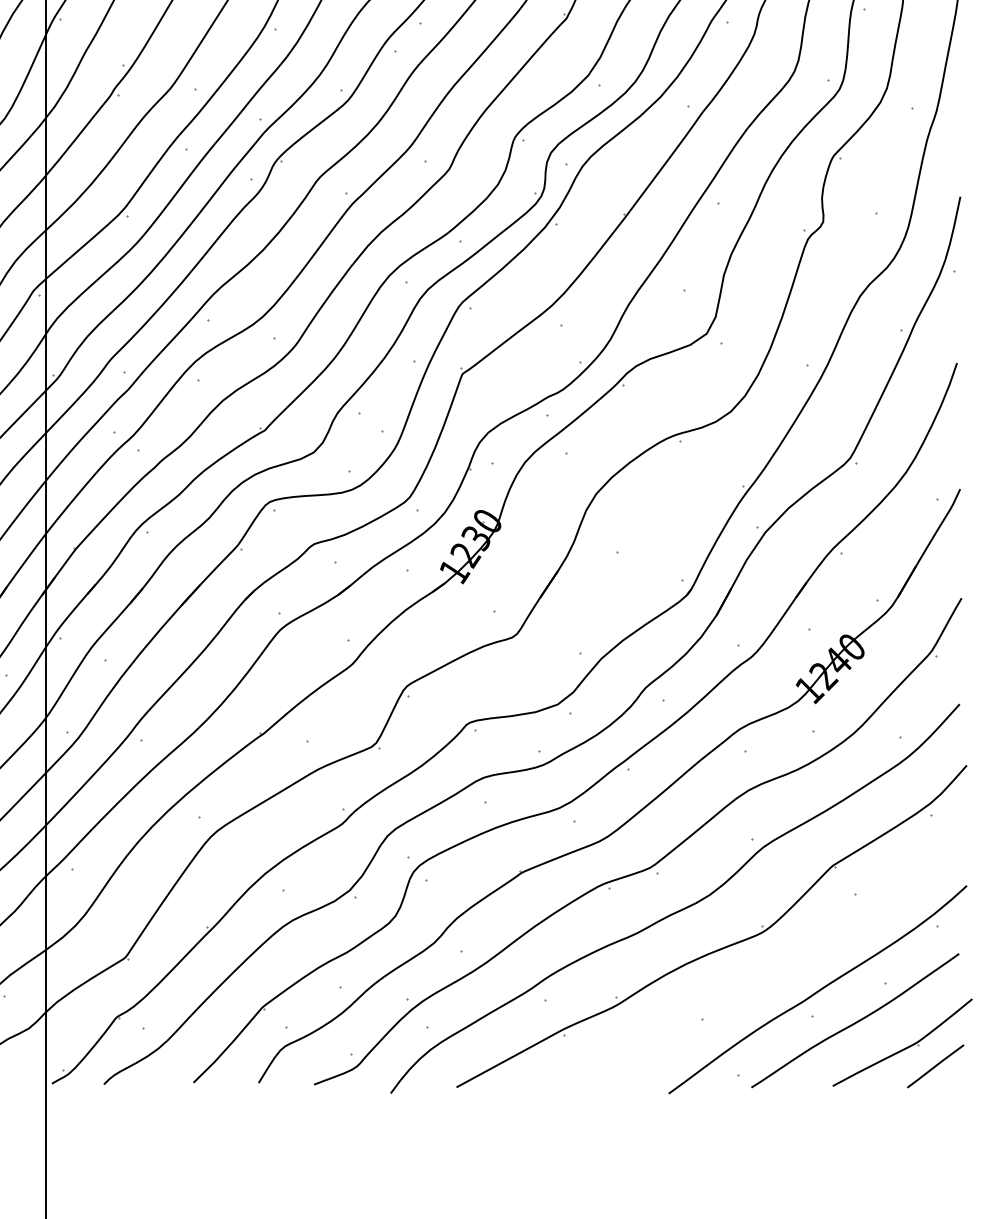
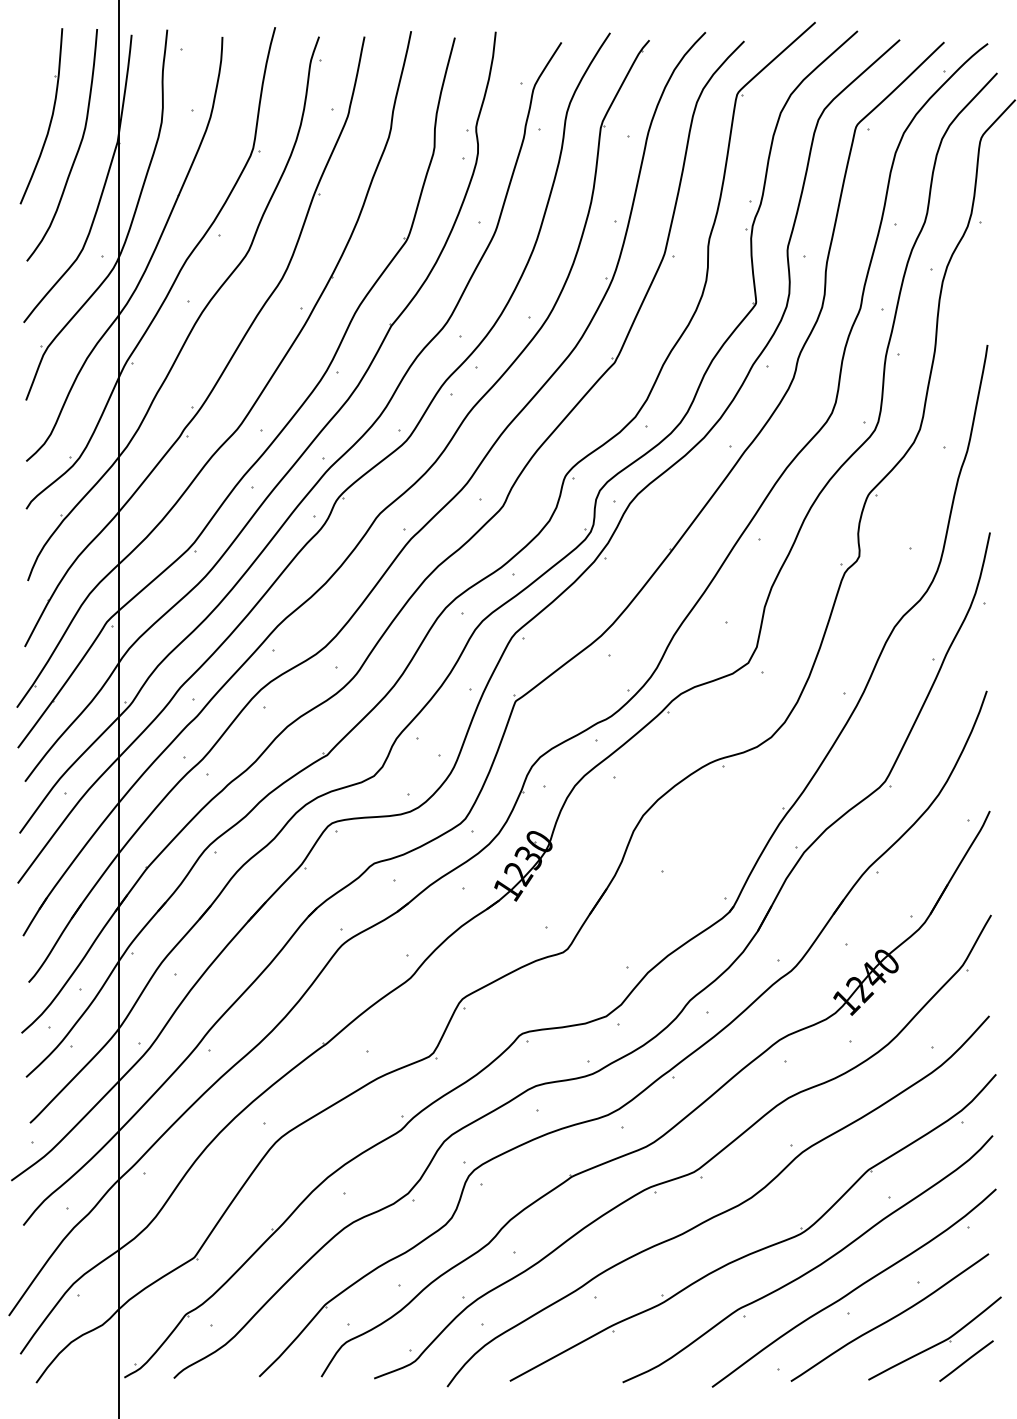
curve: (775, 968) -> (813, 1267), added

